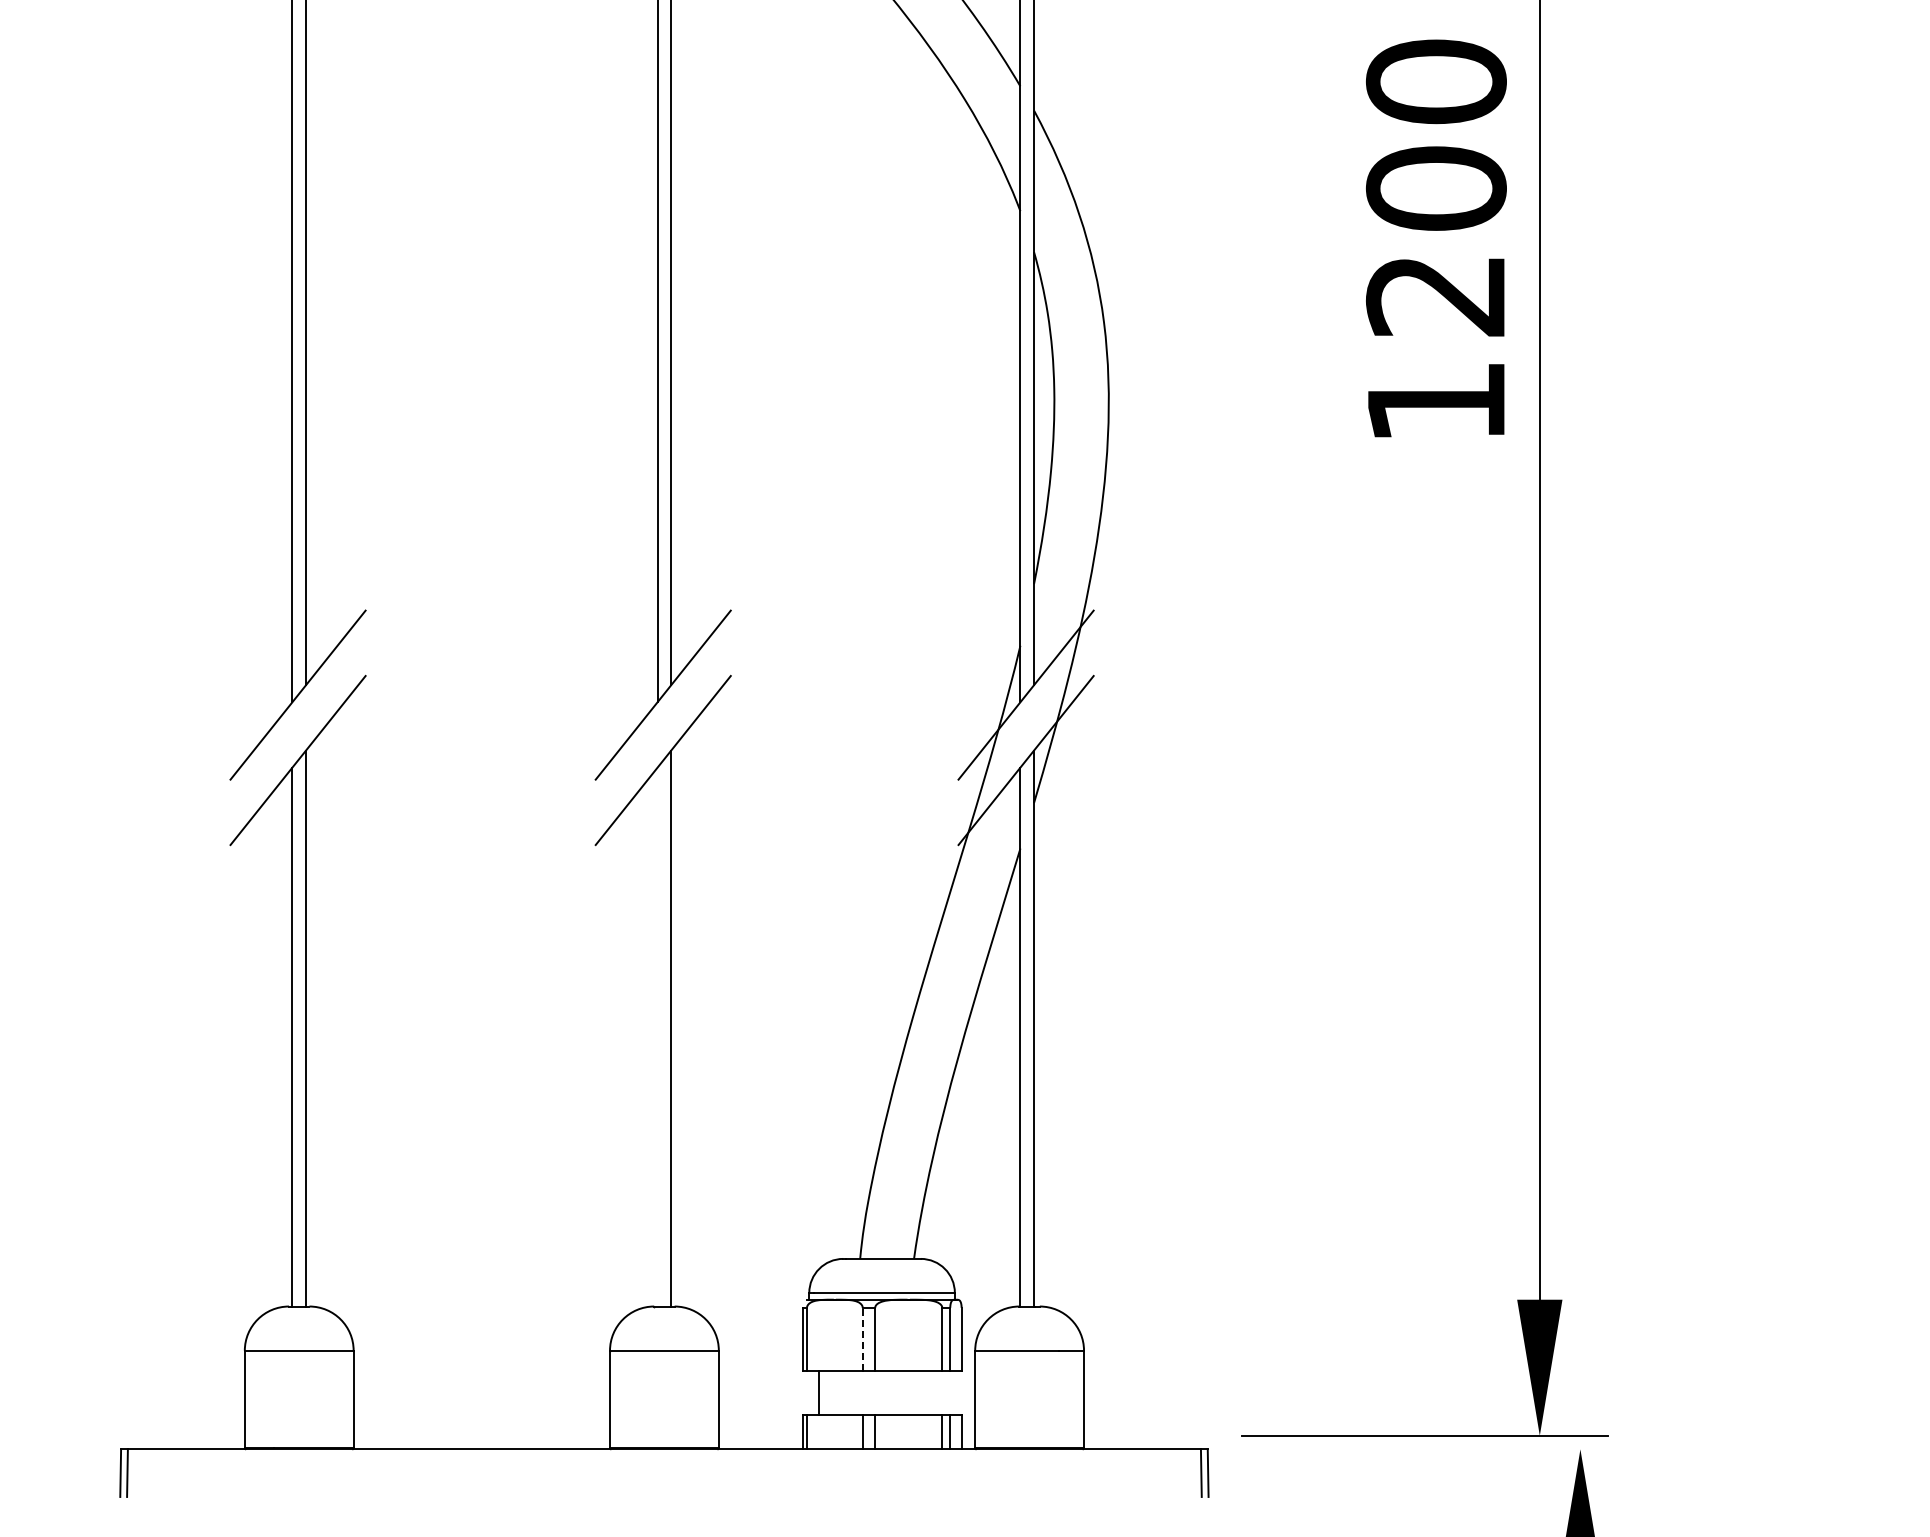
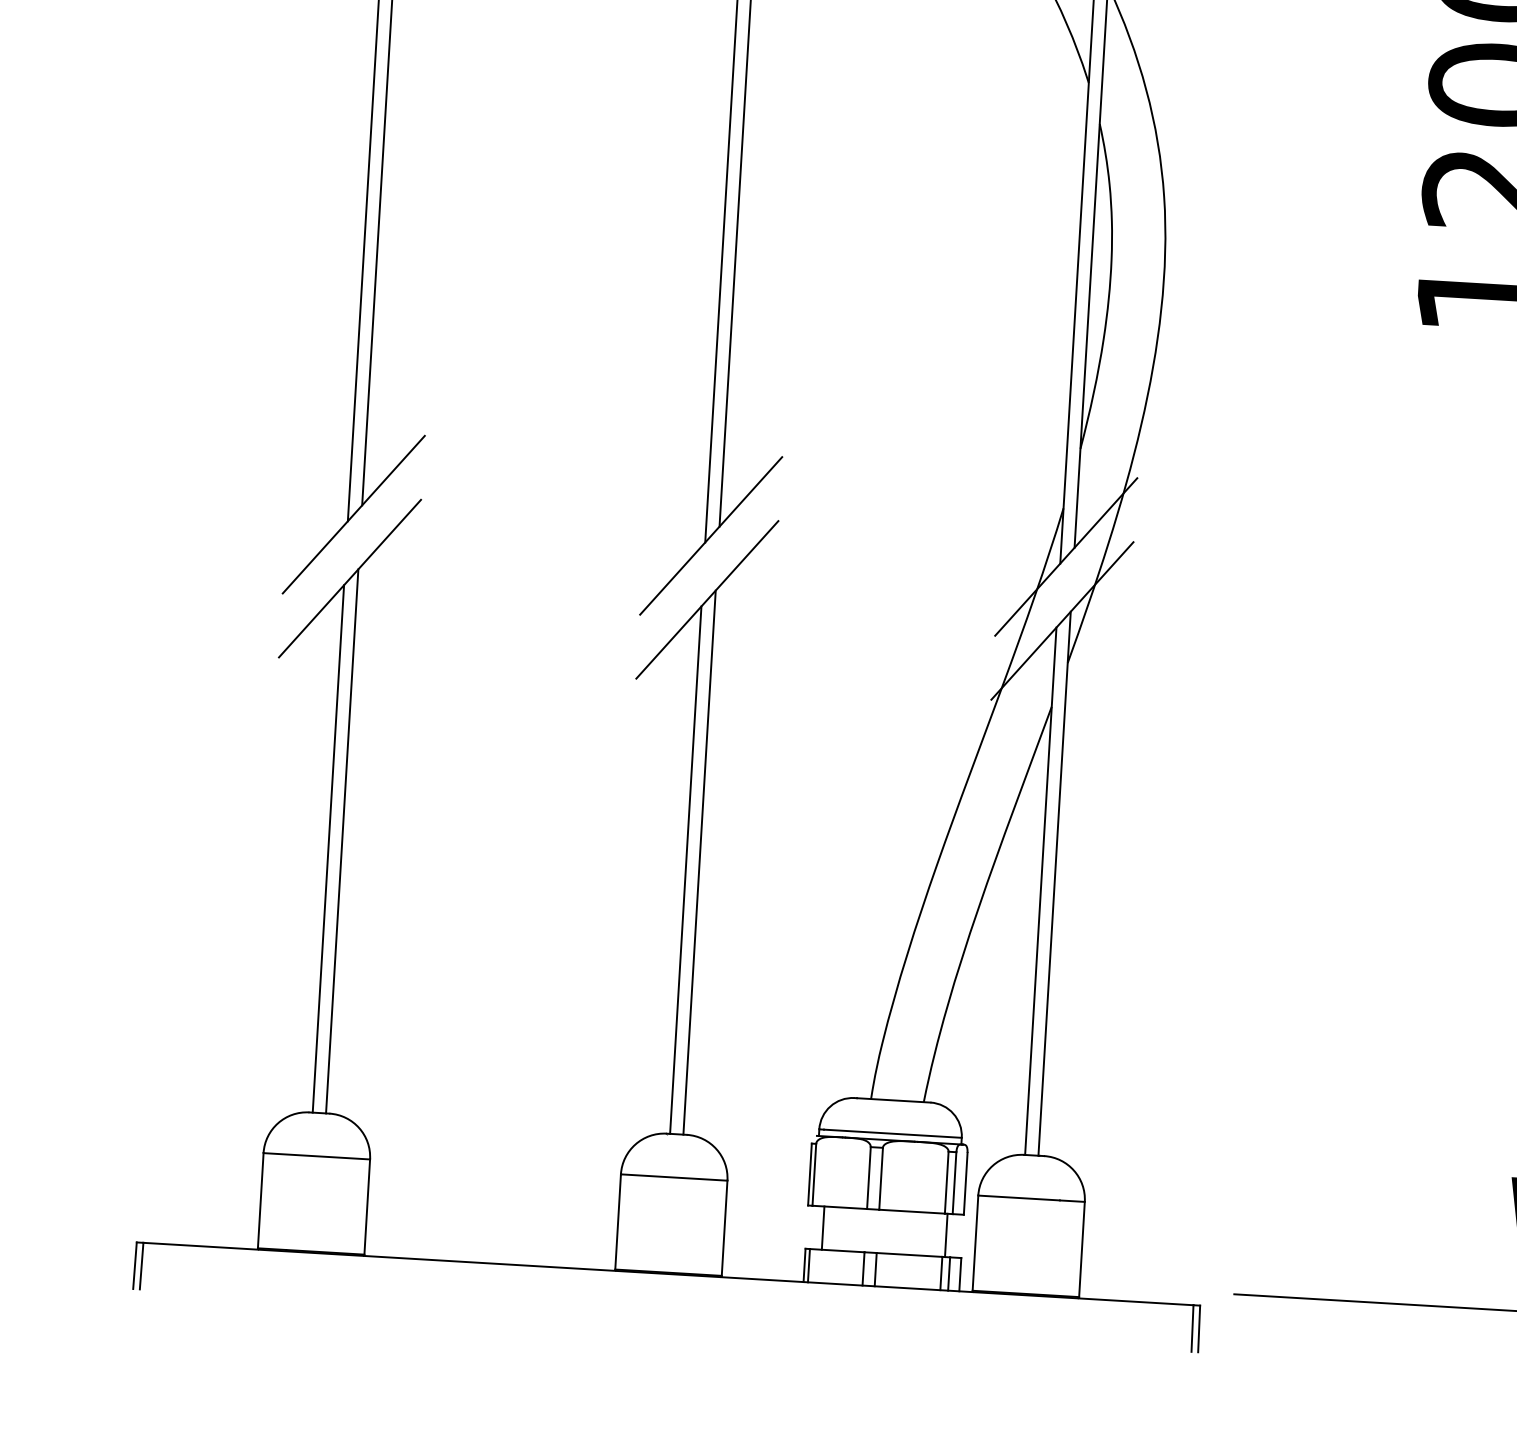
line: (657, 1036) -> (685, 869), added
line: (862, 1339) -> (868, 1178), dashed -> solid
line: (945, 1393) -> (946, 1235), added

